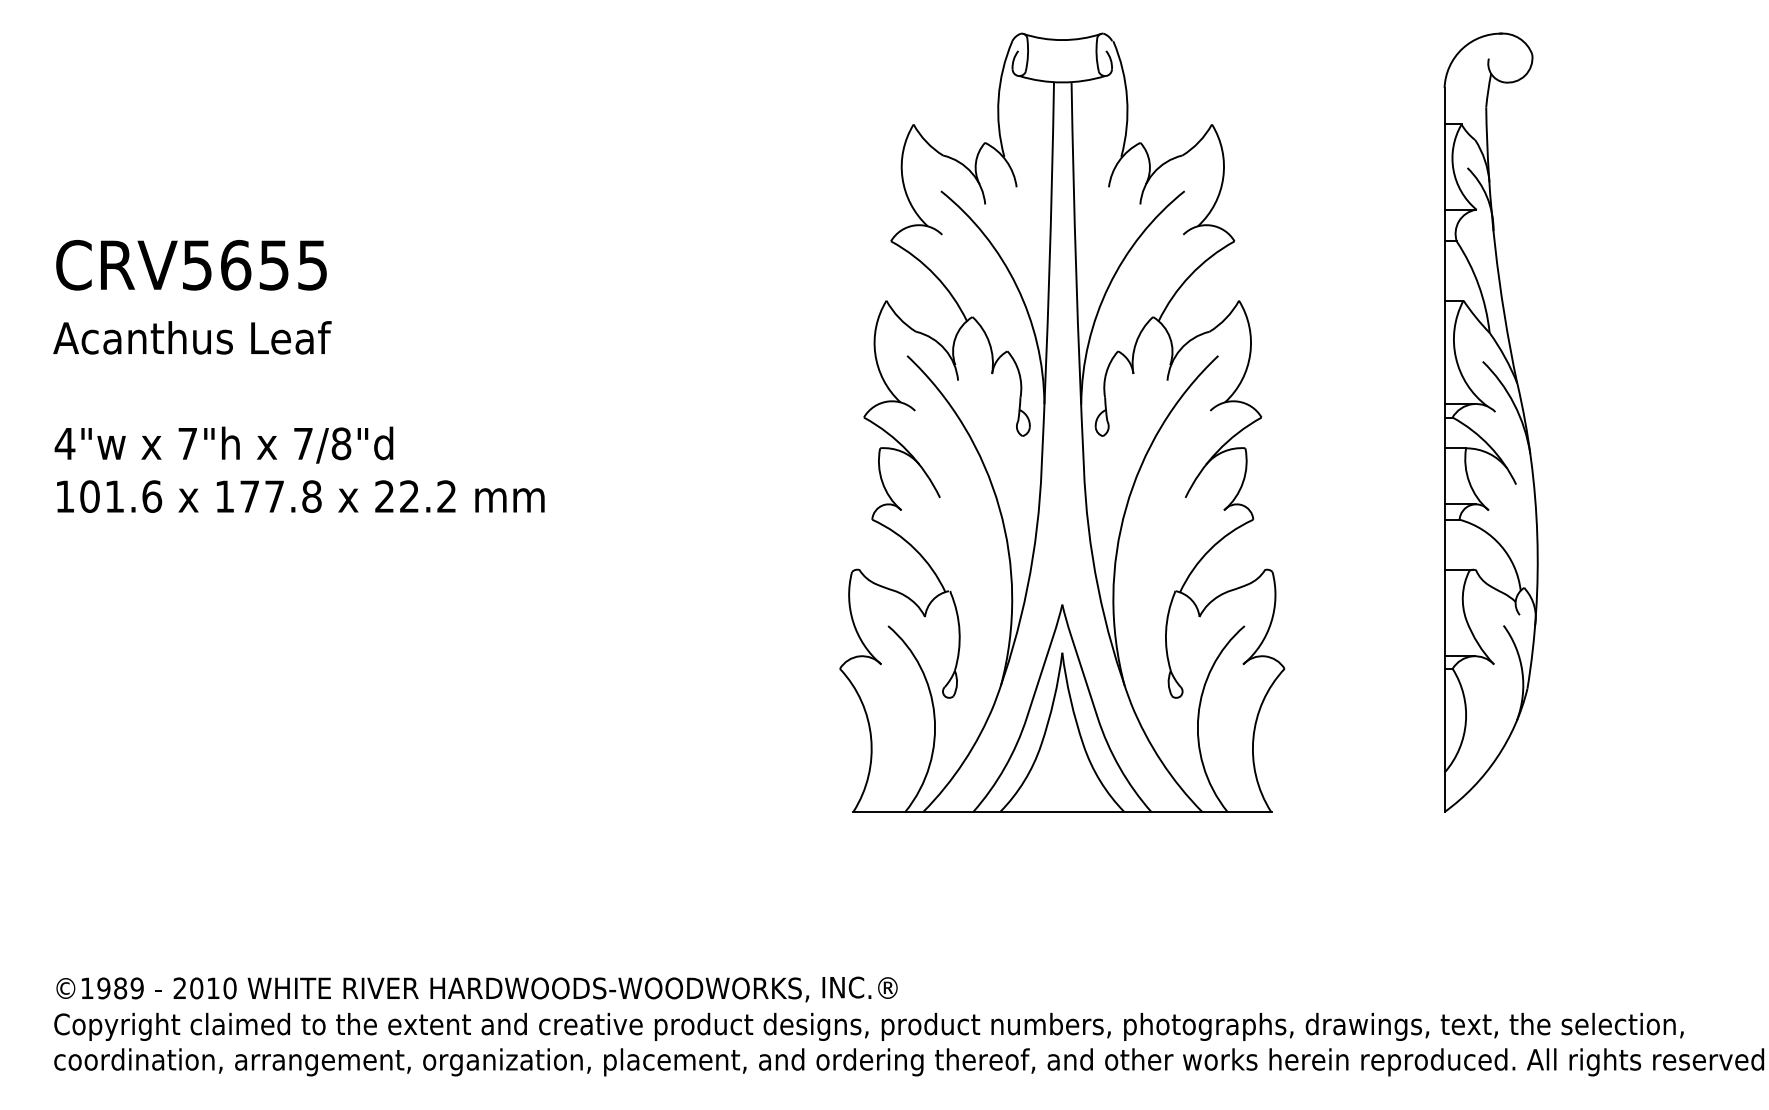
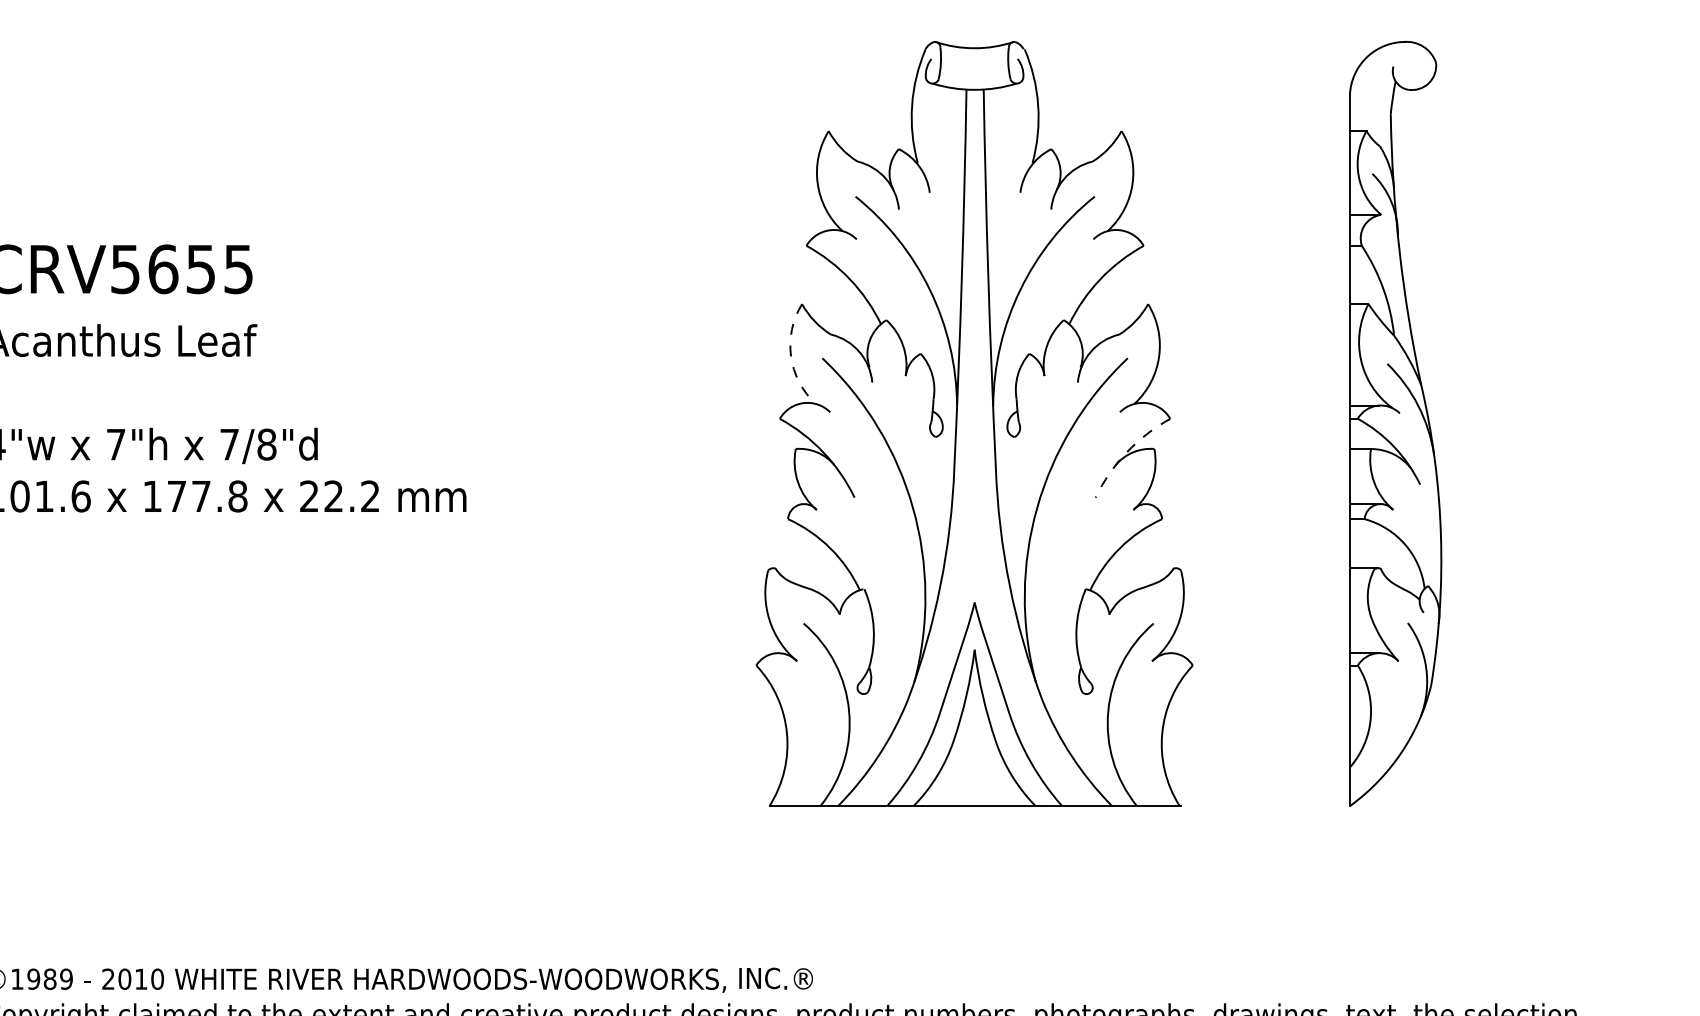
arc: (875, 354) -> (791, 356), solid -> dashed
arc: (1217, 451) -> (1126, 452), solid -> dashed

